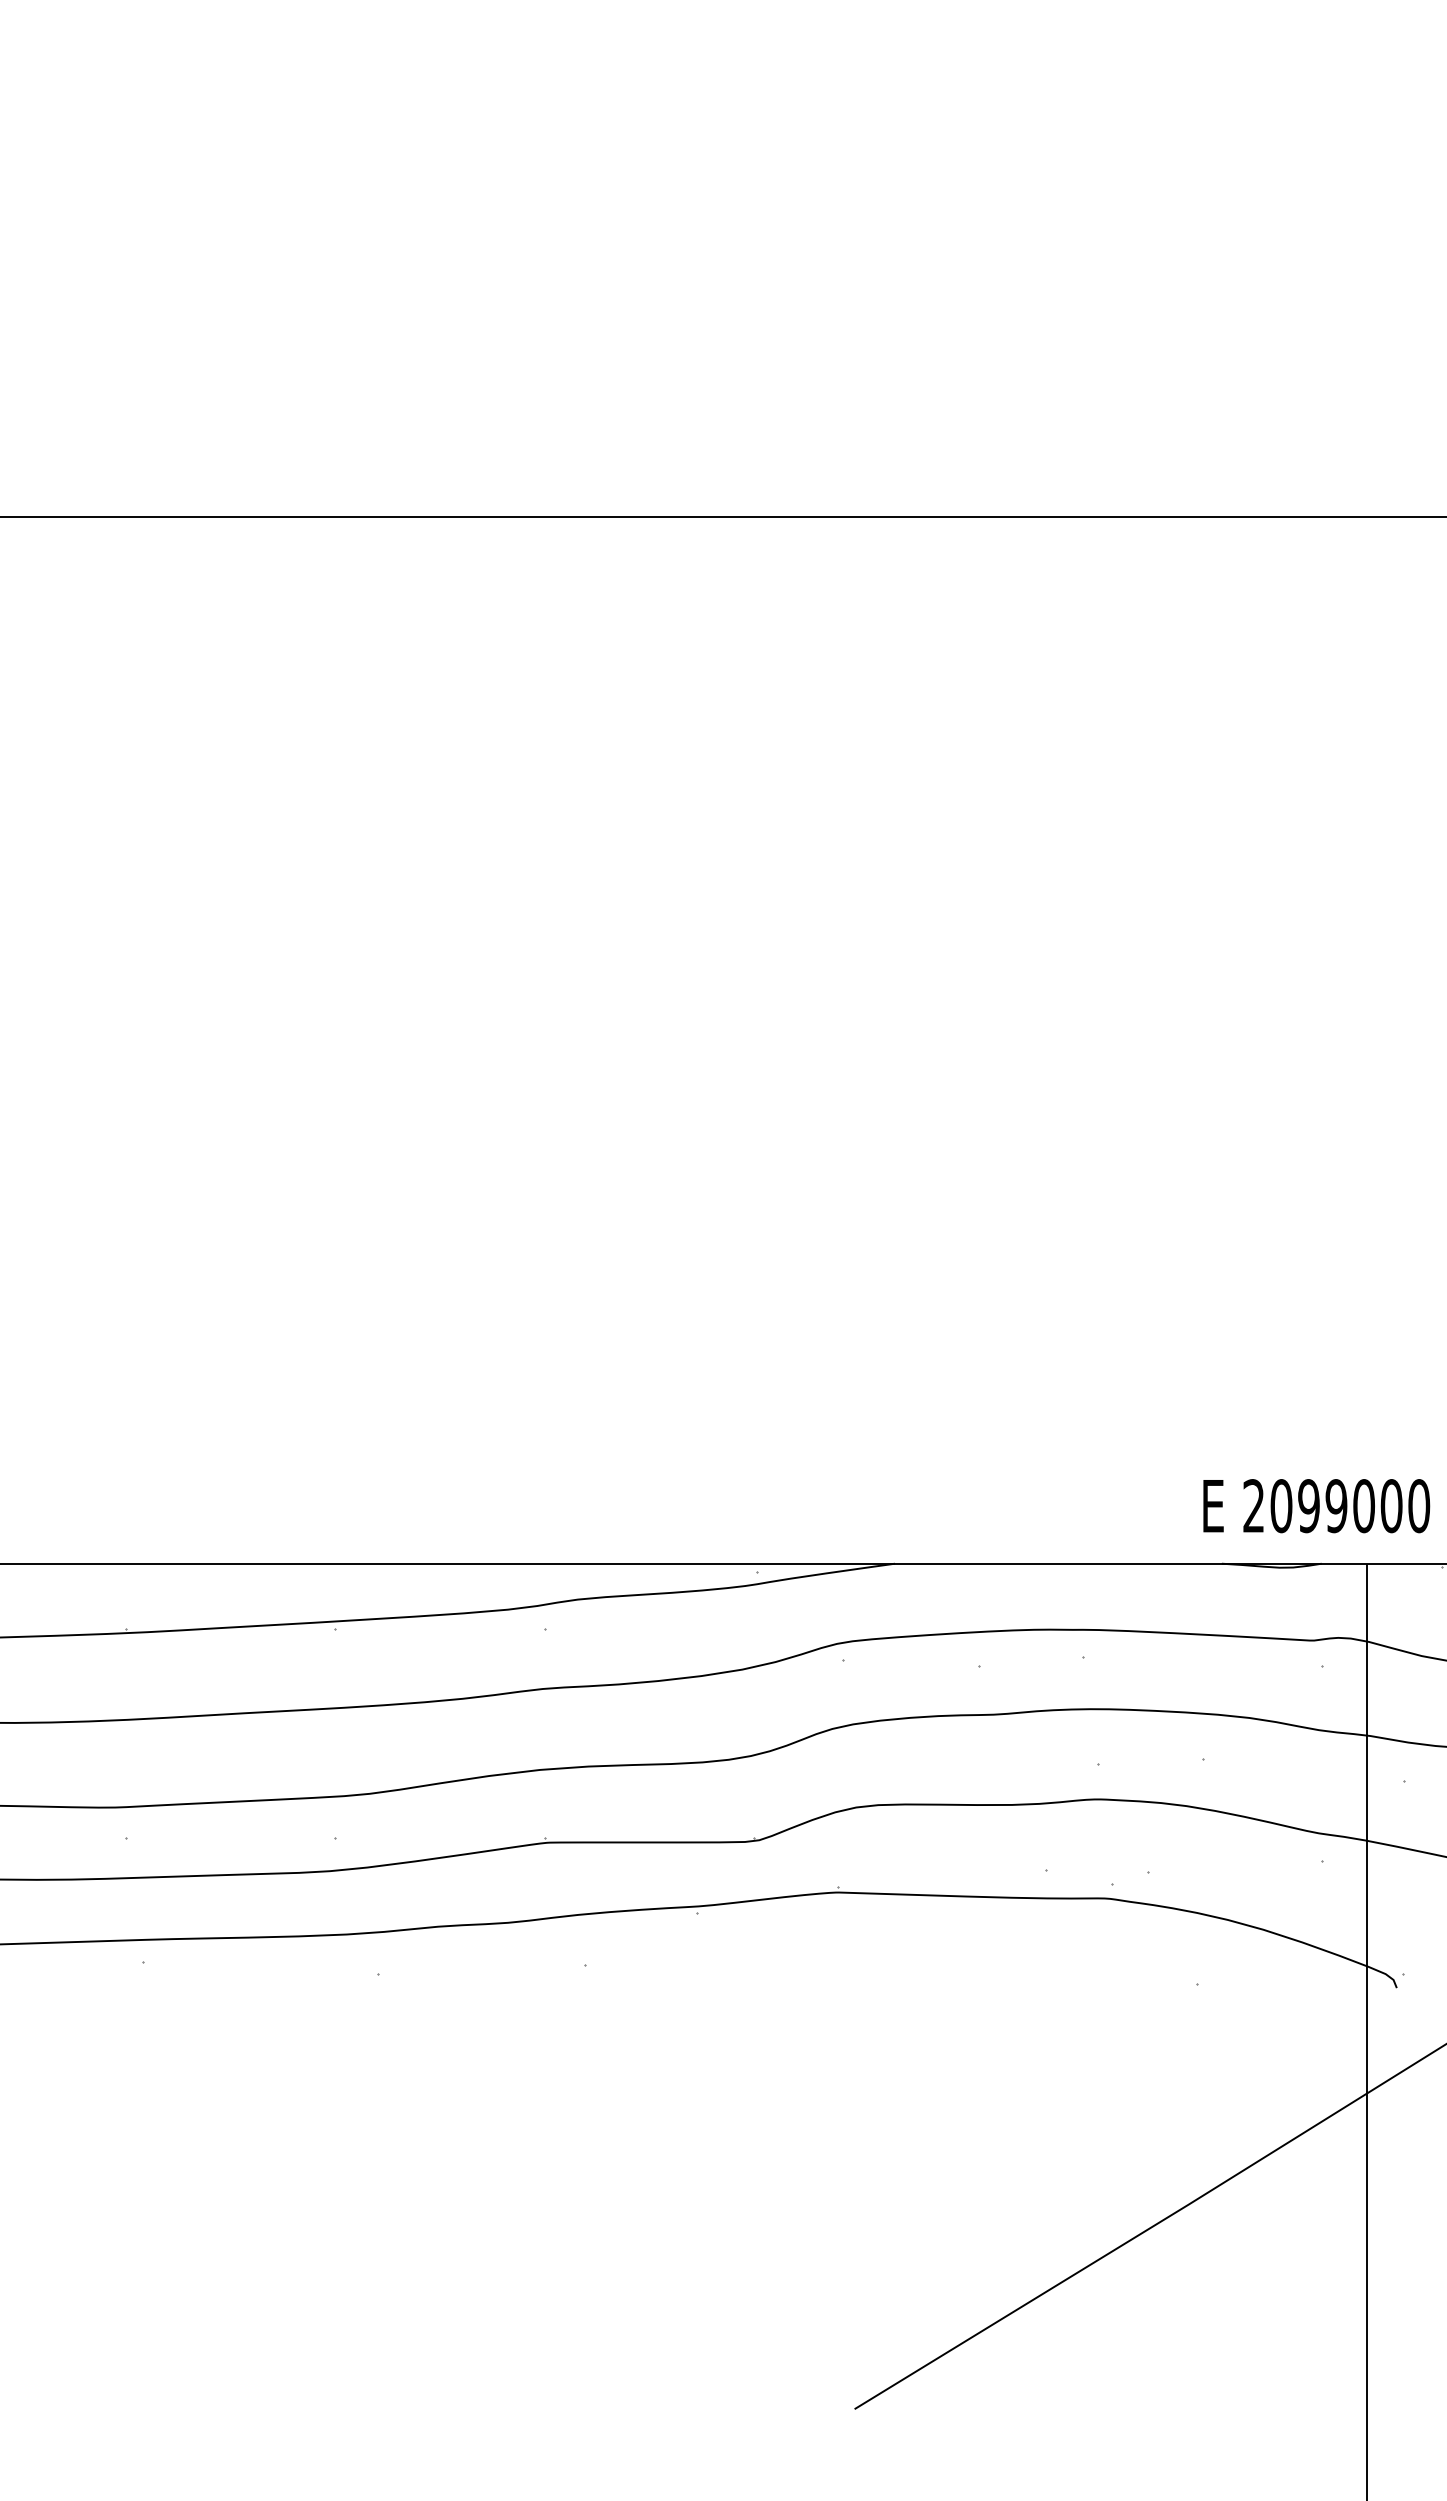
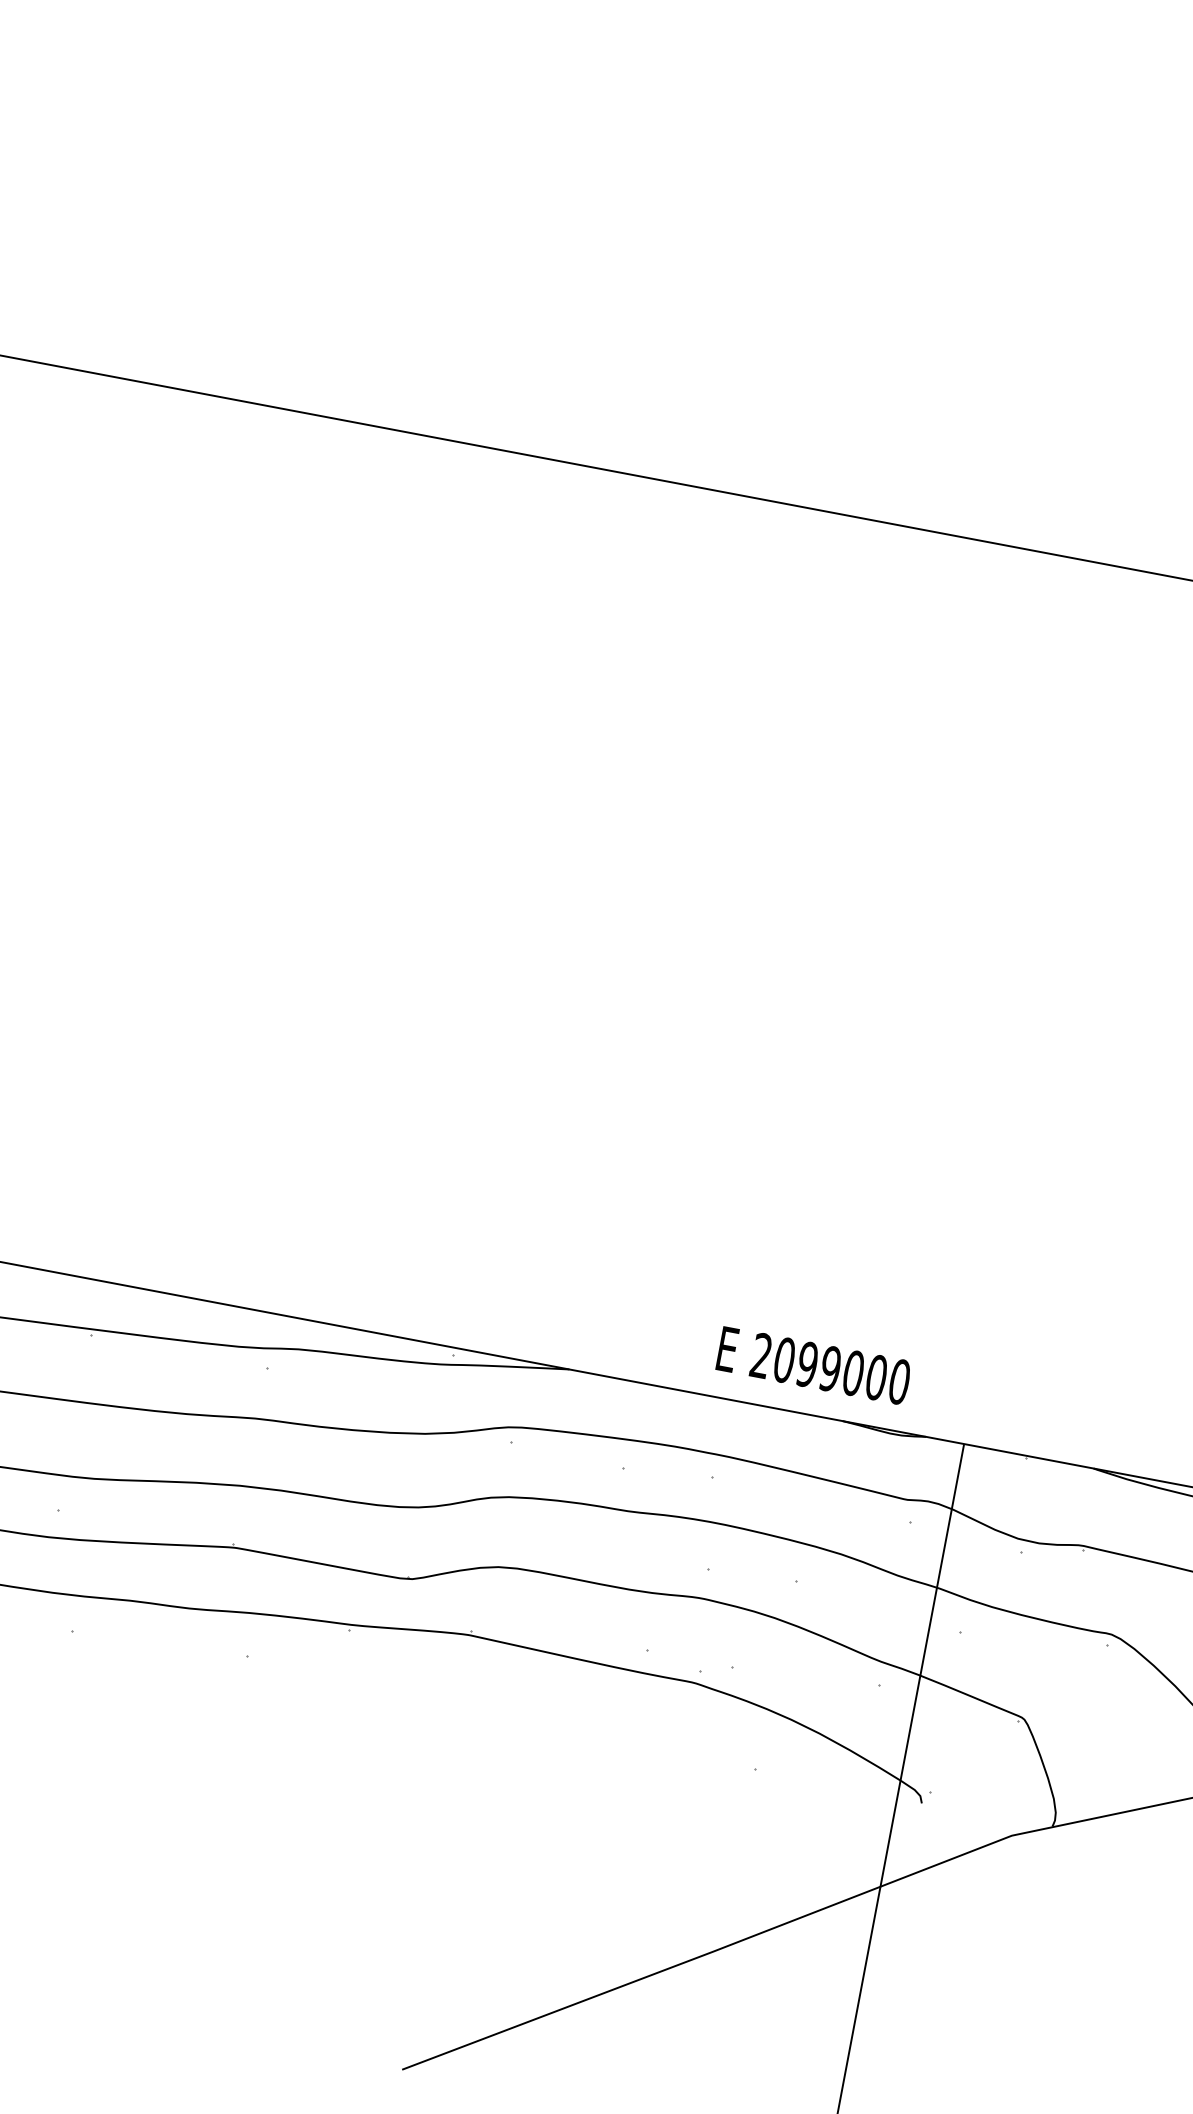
text: (1316, 1506) -> (813, 1366), moved

